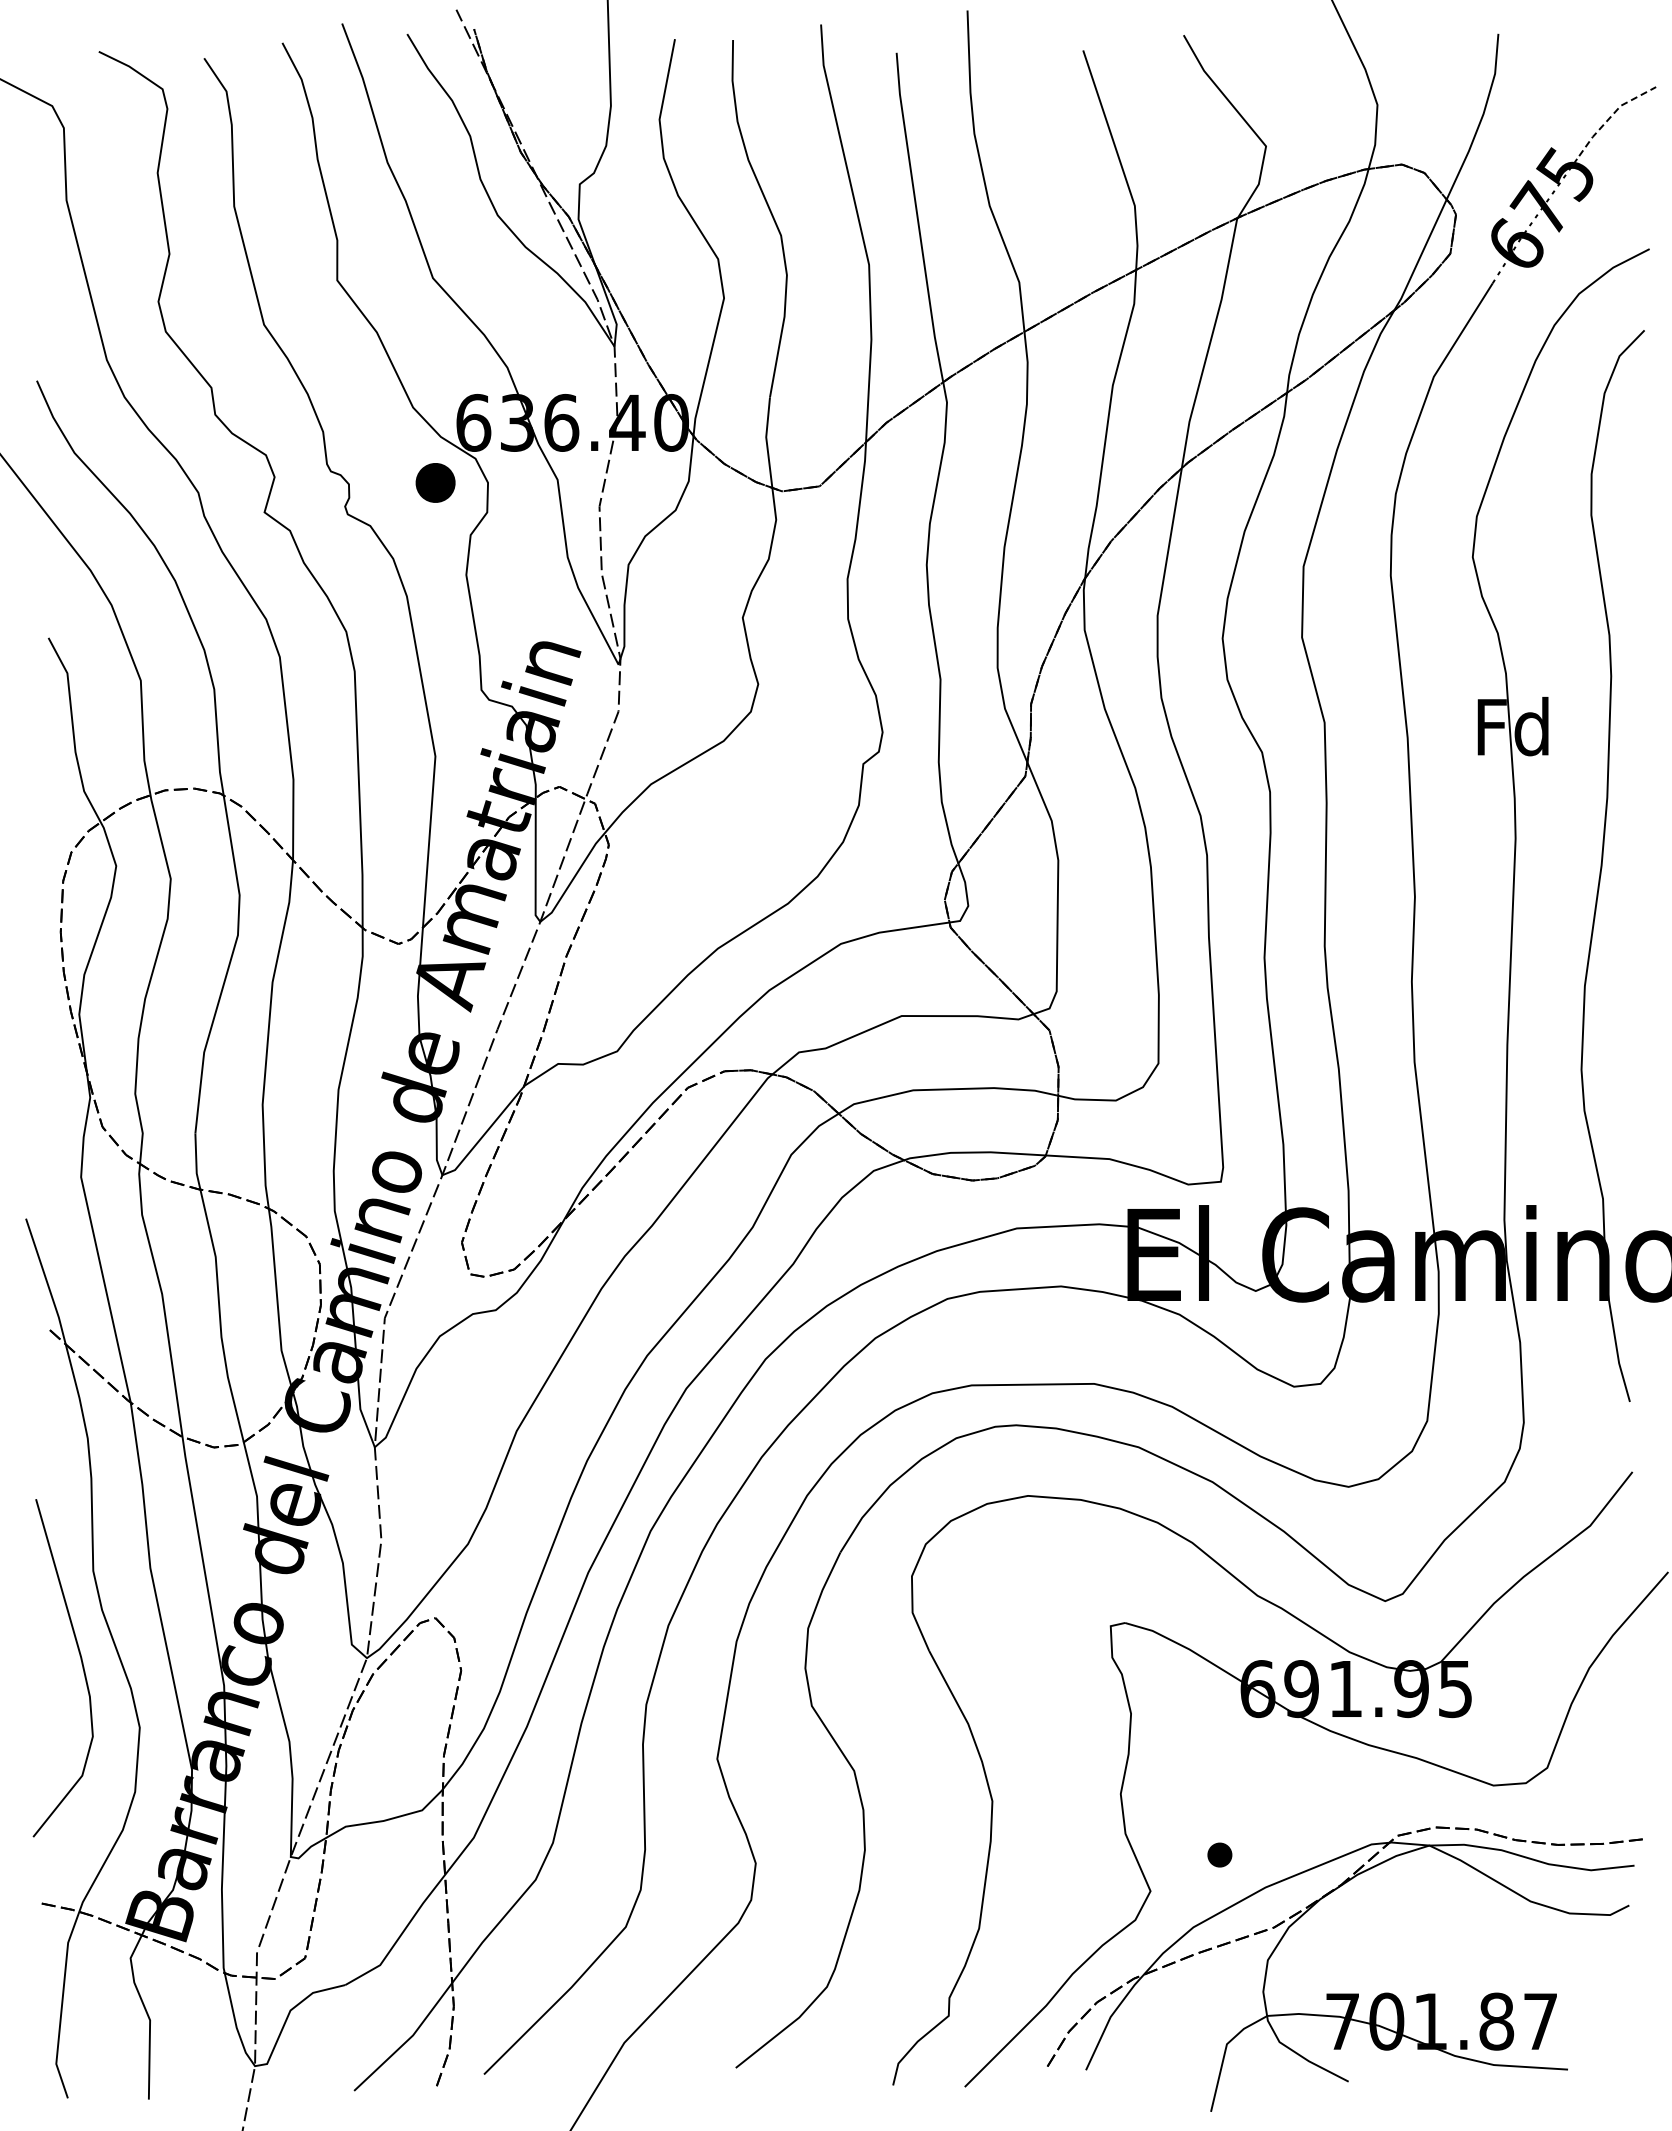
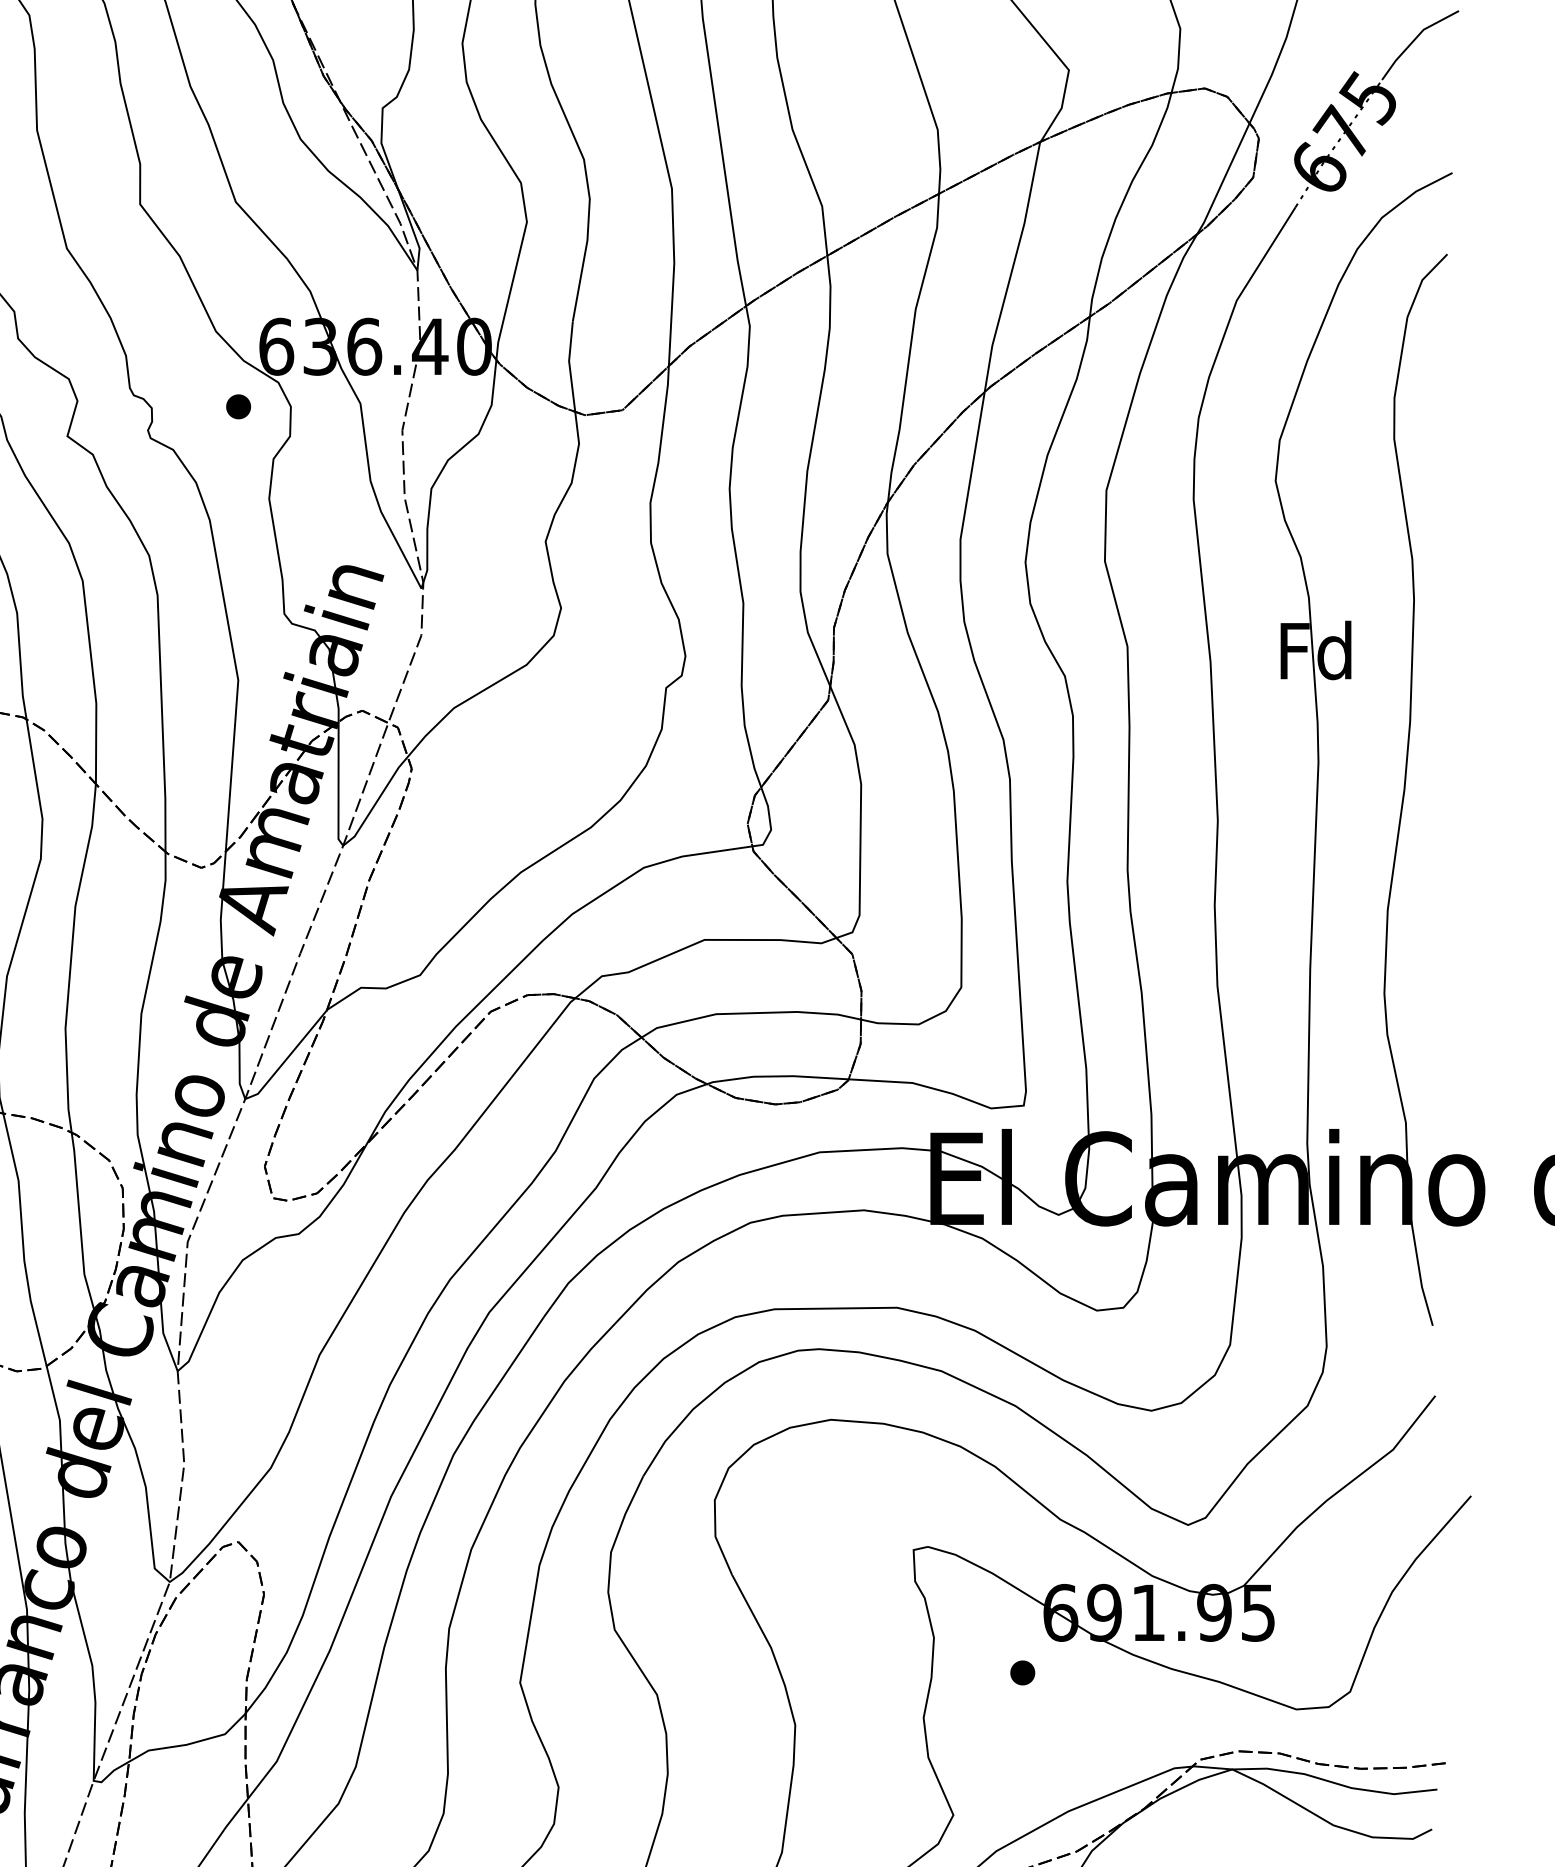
line: (1612, 115) -> (1415, 39), dashed -> solid
part: (435, 482) -> (238, 406), size x0.62
part: (1219, 1854) -> (1022, 1672), moved

